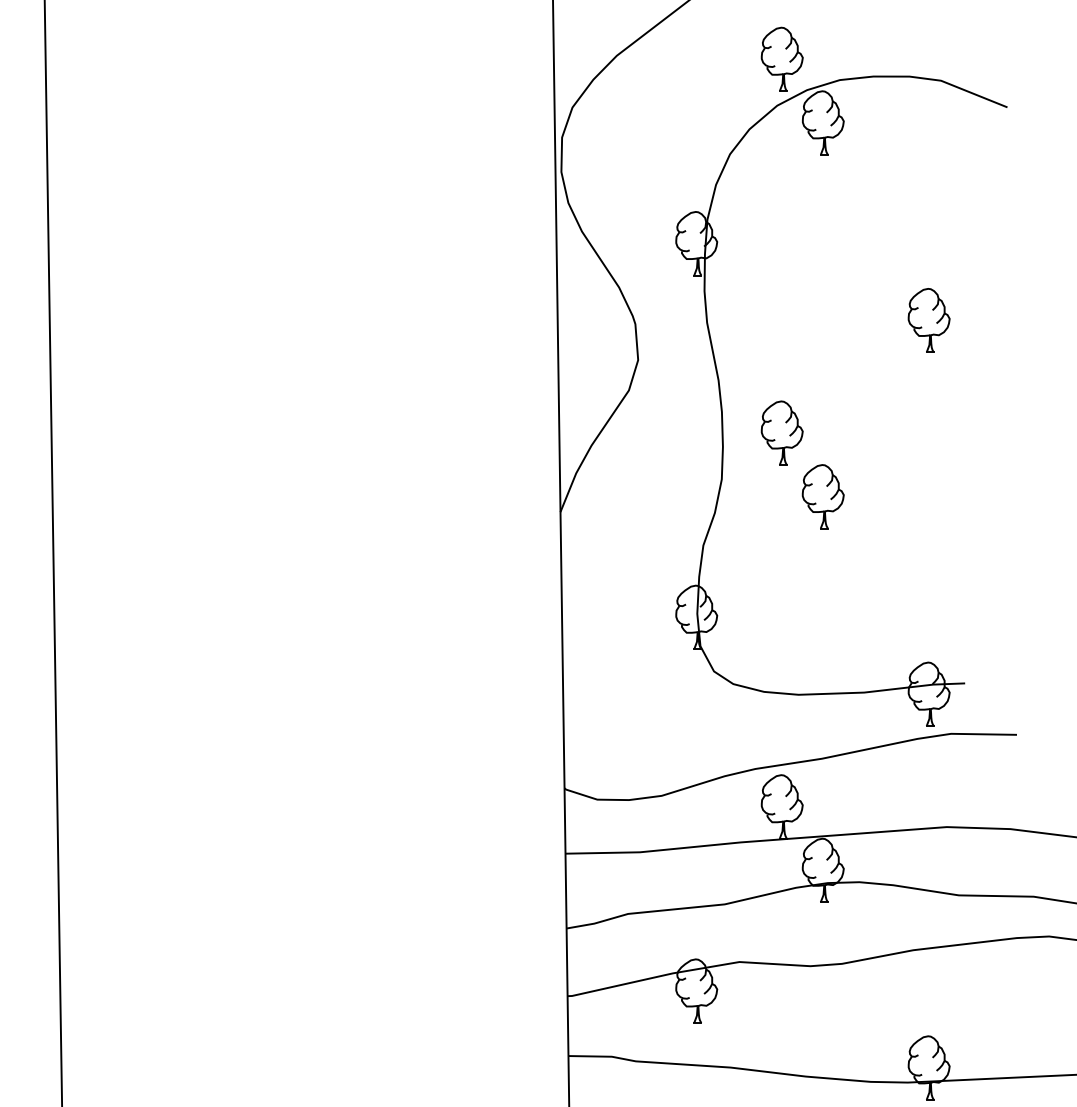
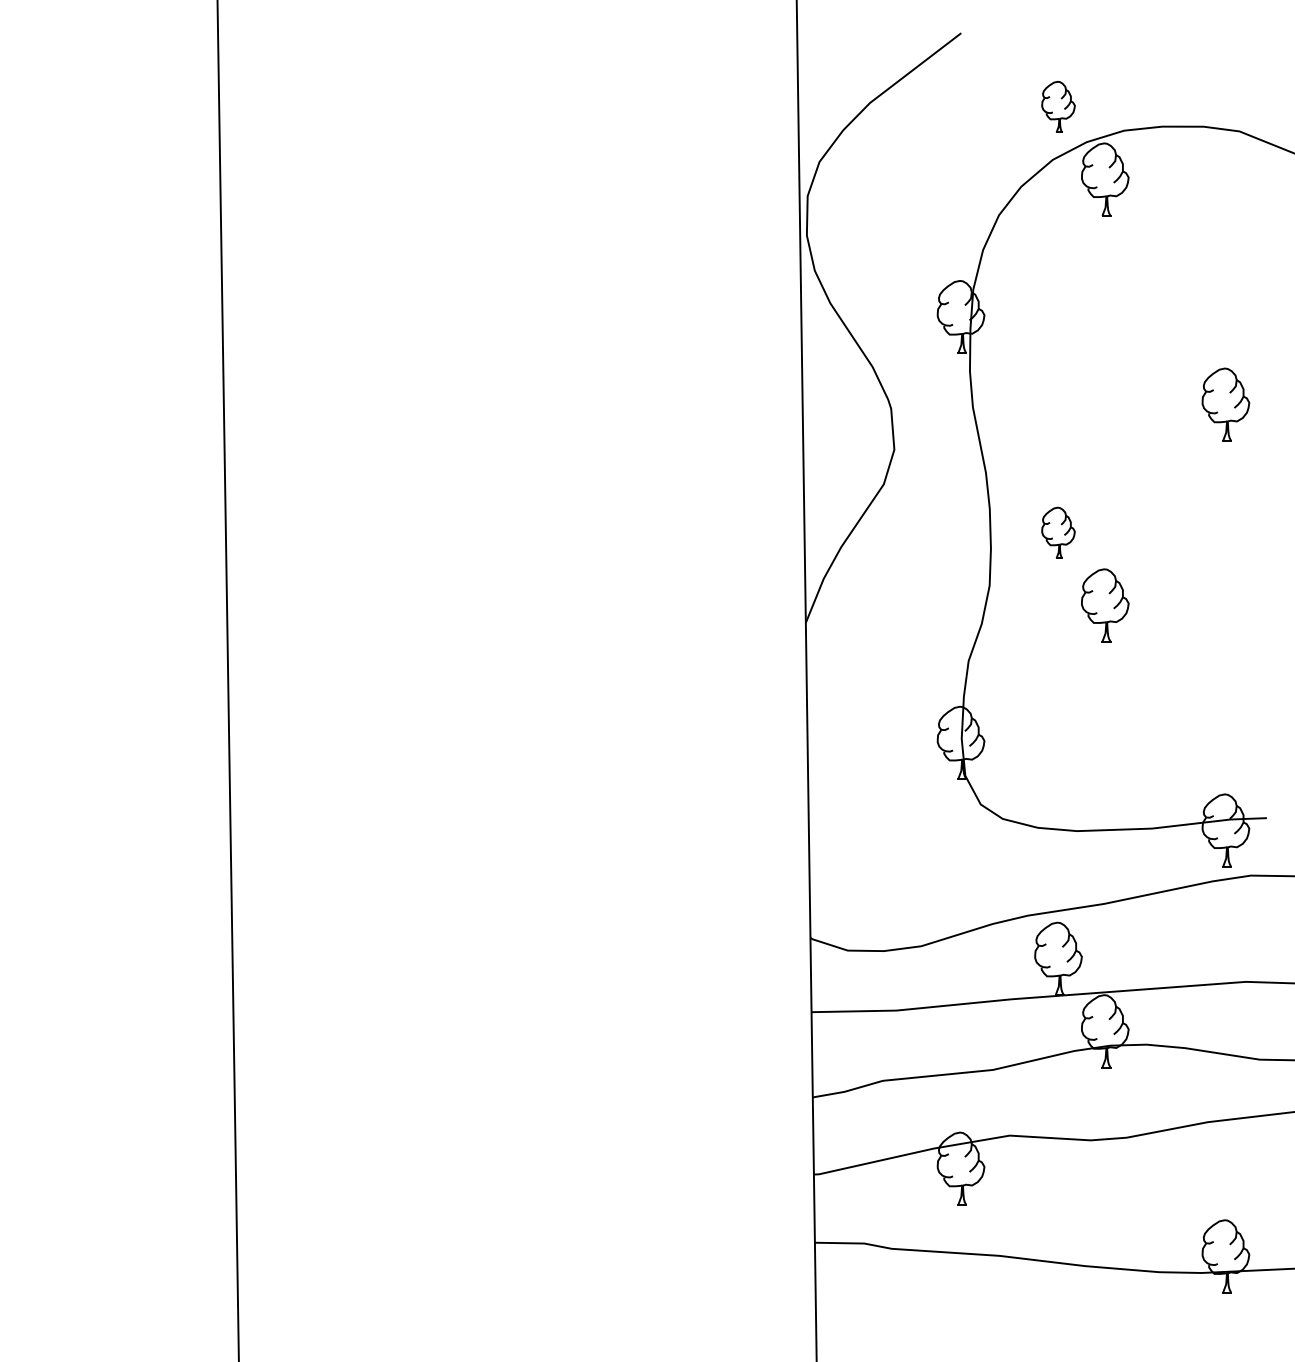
part: (782, 58) -> (1058, 106), size x0.7
part: (782, 432) -> (1058, 532), size x0.7

